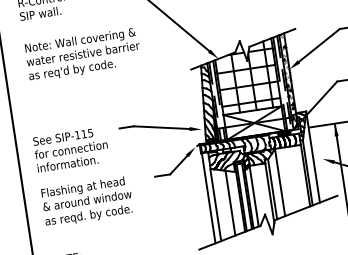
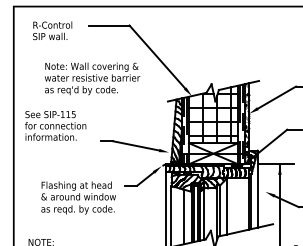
text: (83, 54) -> (92, 78), moved
text: (70, 149) -> (55, 125), moved
text: (87, 201) -> (78, 197), moved

